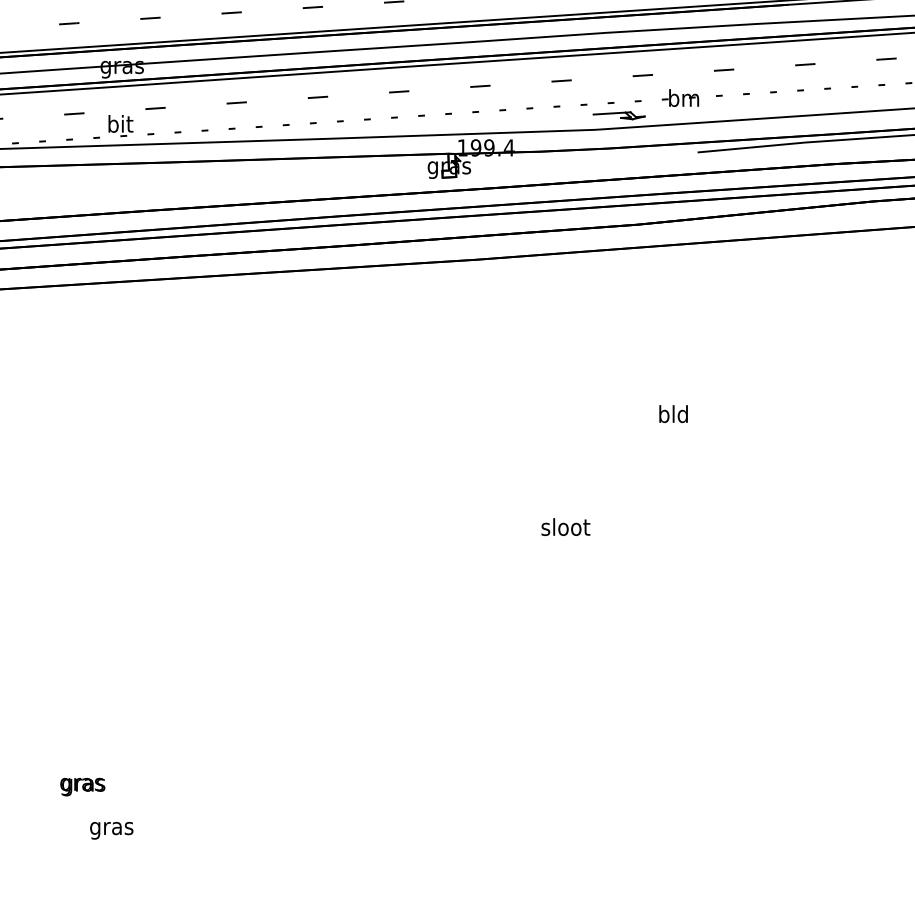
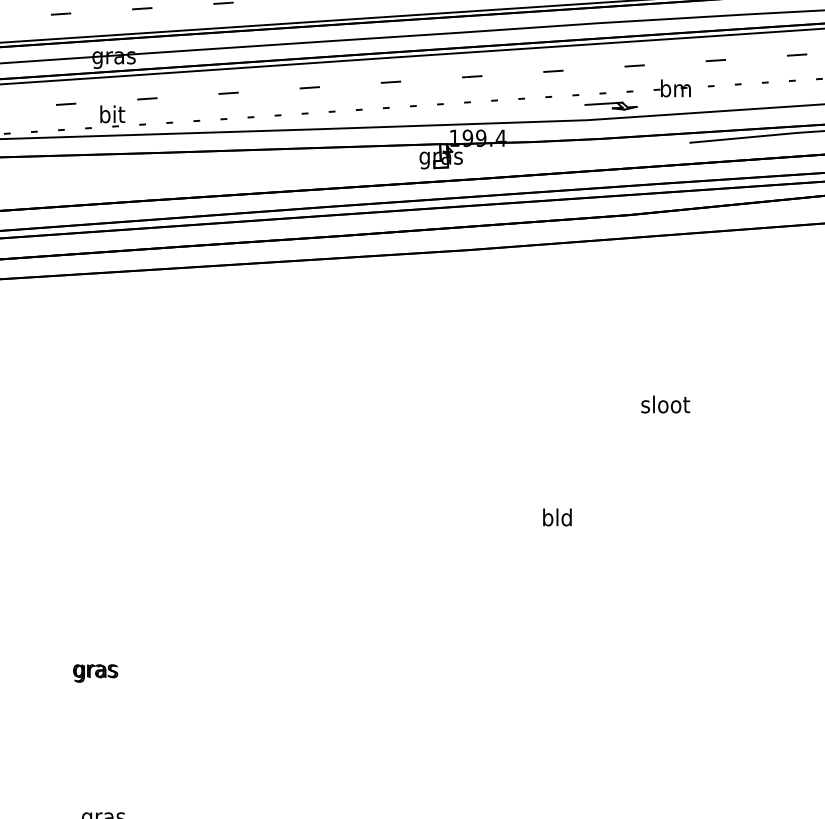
text: (673, 414) -> (665, 404), bld -> sloot
text: (565, 527) -> (557, 517), sloot -> bld
text: (82, 786) -> (95, 672), moved

